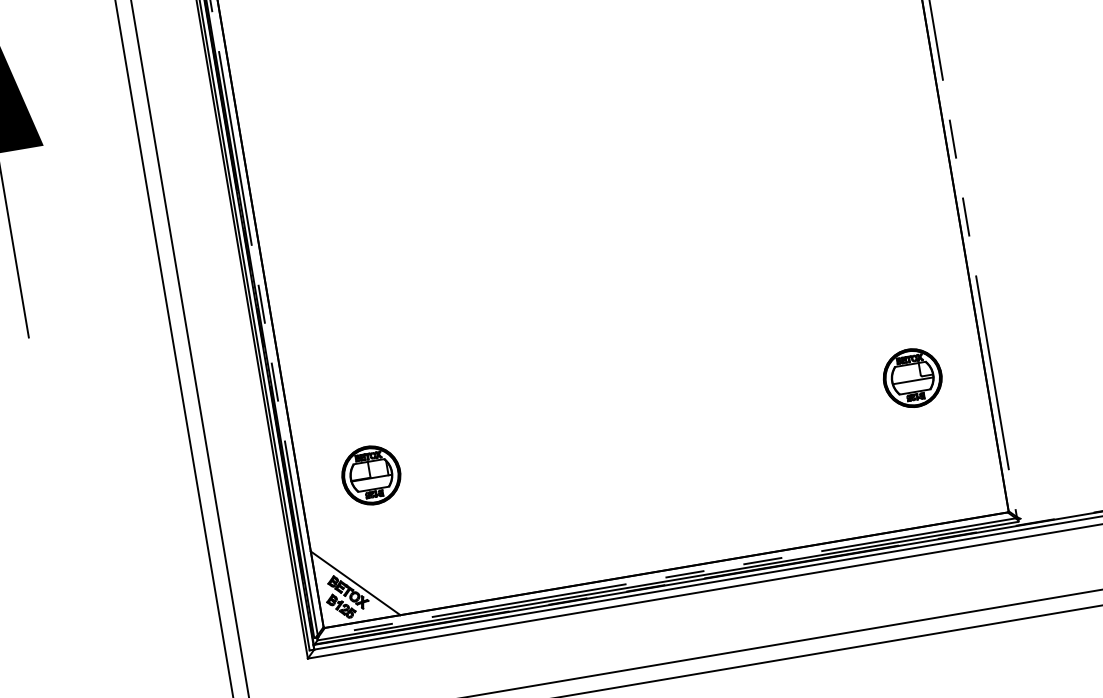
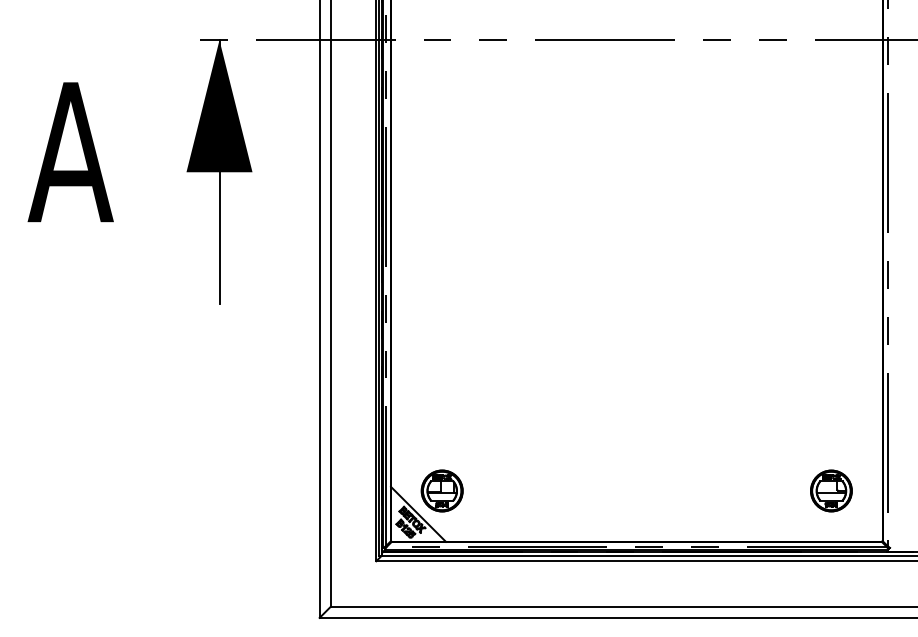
part: (912, 377) -> (831, 490), moved
part: (370, 474) -> (441, 490), moved

